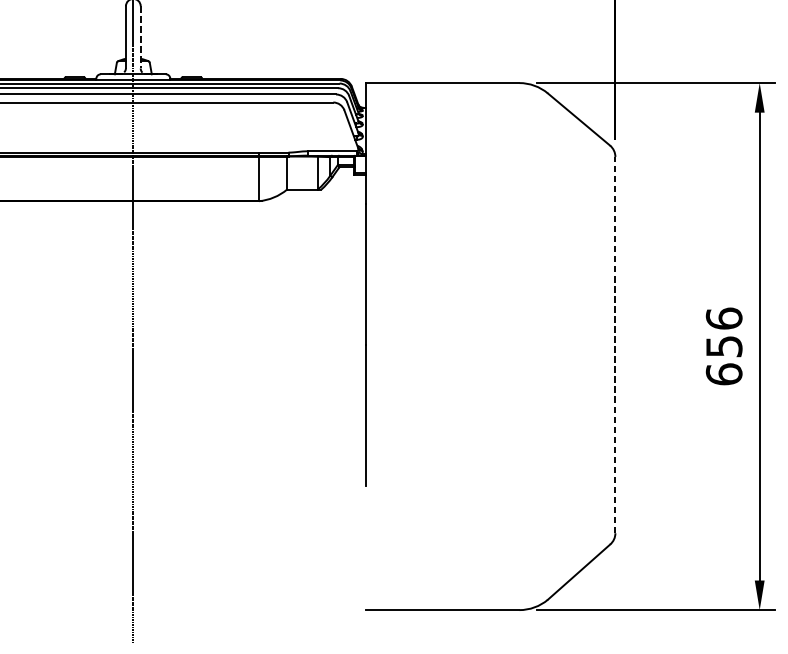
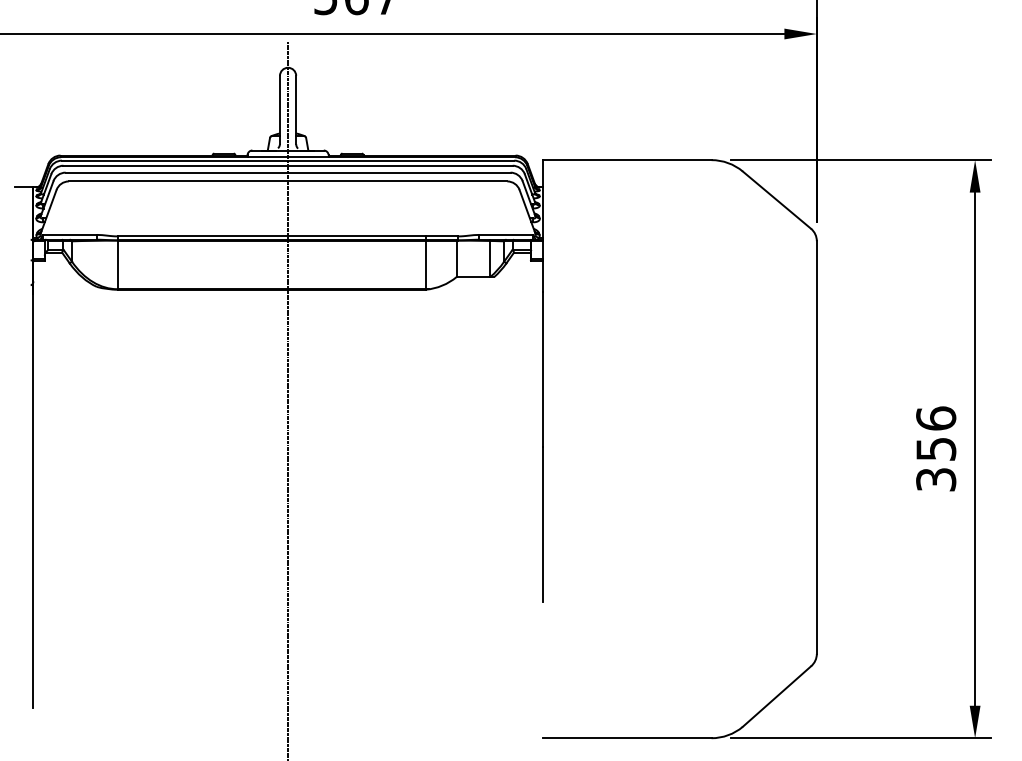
line: (141, 37) -> (296, 110), dashed -> solid
line: (615, 345) -> (816, 447), dashed -> solid
text: (724, 374) -> (936, 479), 656 -> 356

